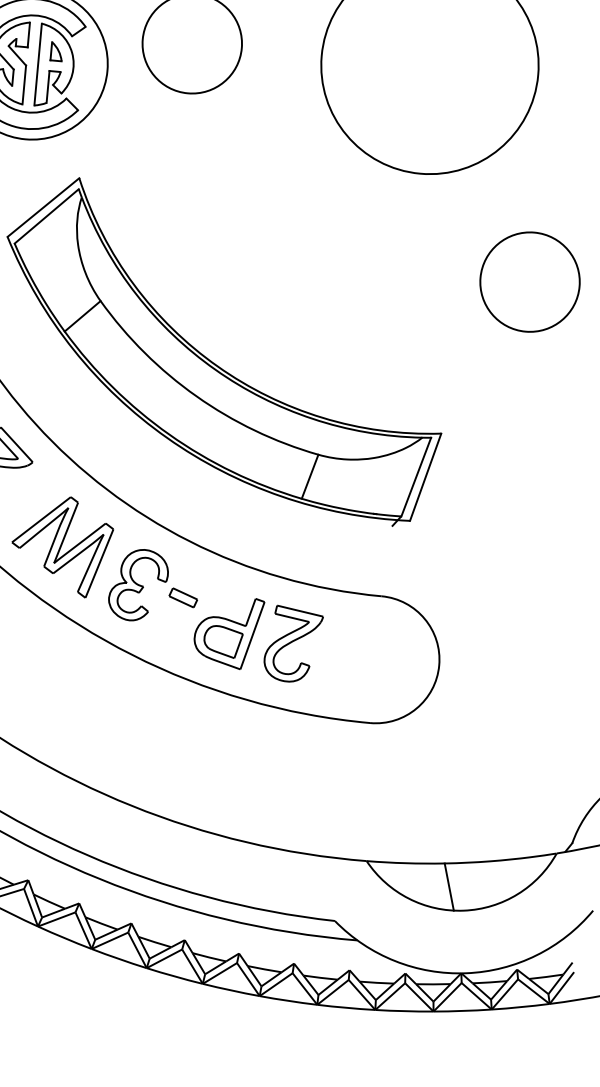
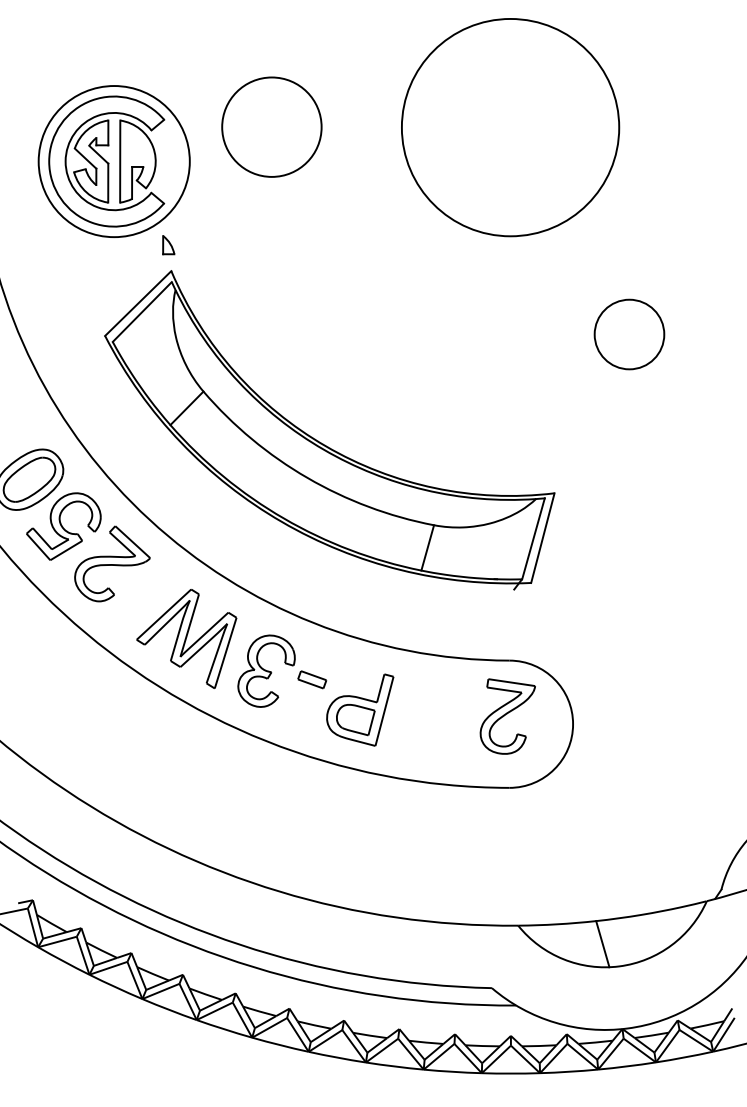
part: (56, 52) -> (168, 245), moved
circle: (530, 282) -> (629, 334), size x0.7
part: (292, 644) -> (507, 716), moved

